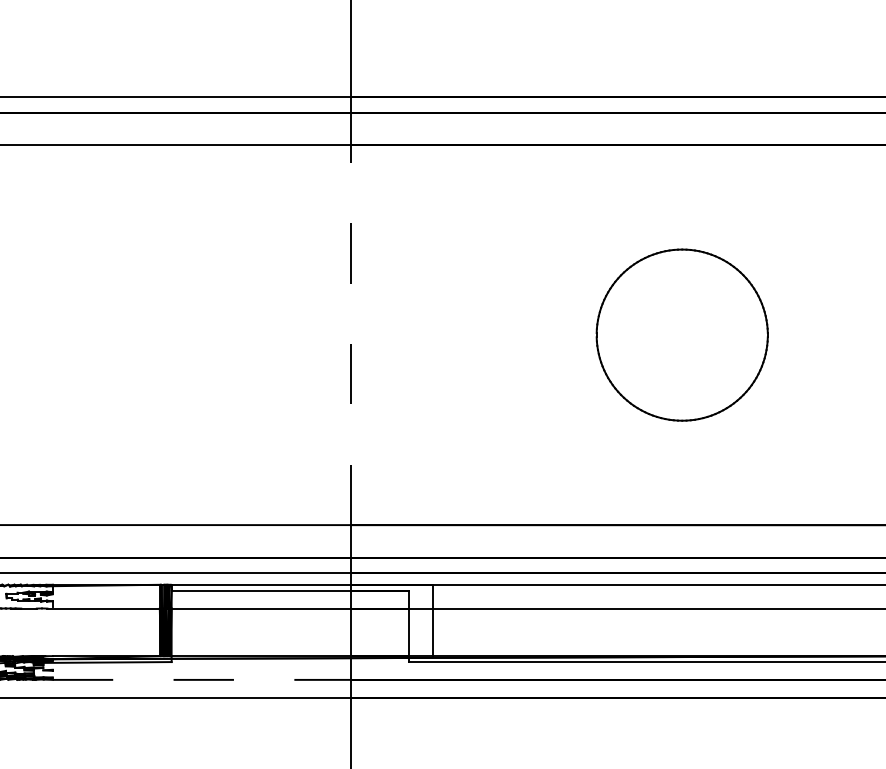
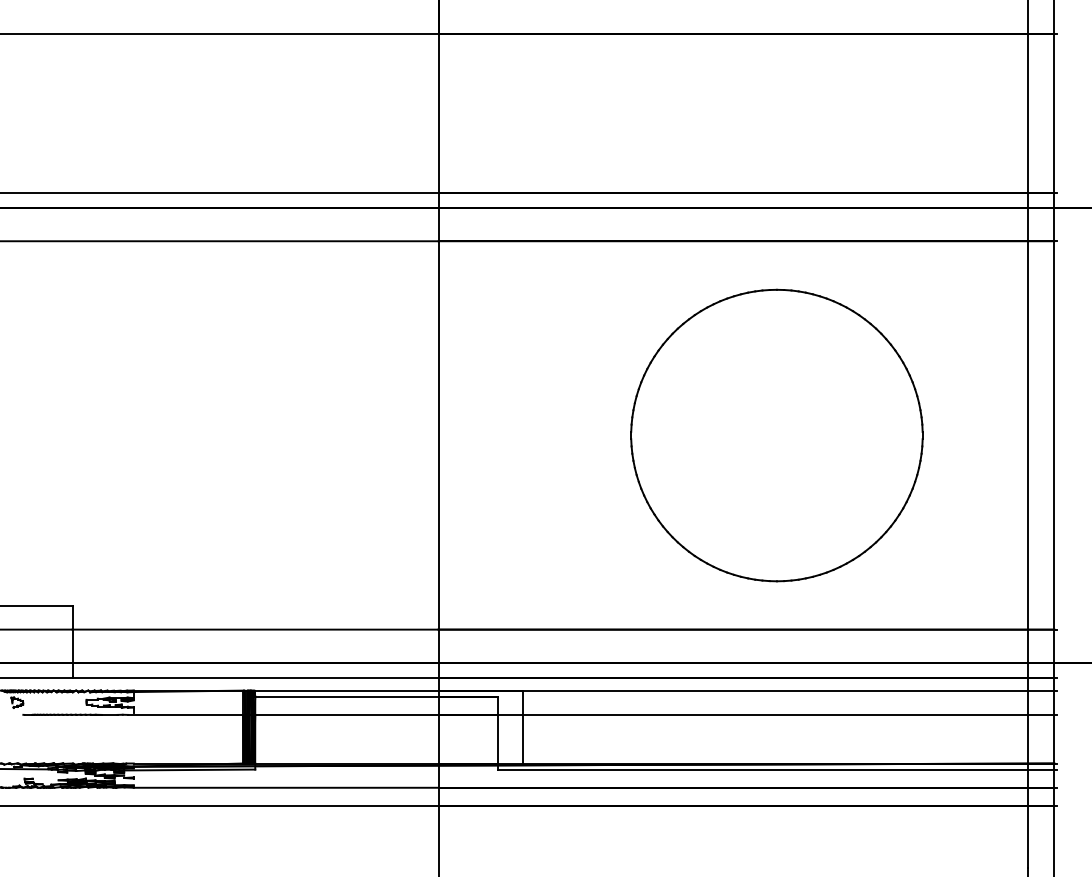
line: (350, 334) -> (438, 434), dashed -> solid
part: (681, 335) -> (776, 435), size x1.67
line: (202, 679) -> (286, 787), dashed -> solid

